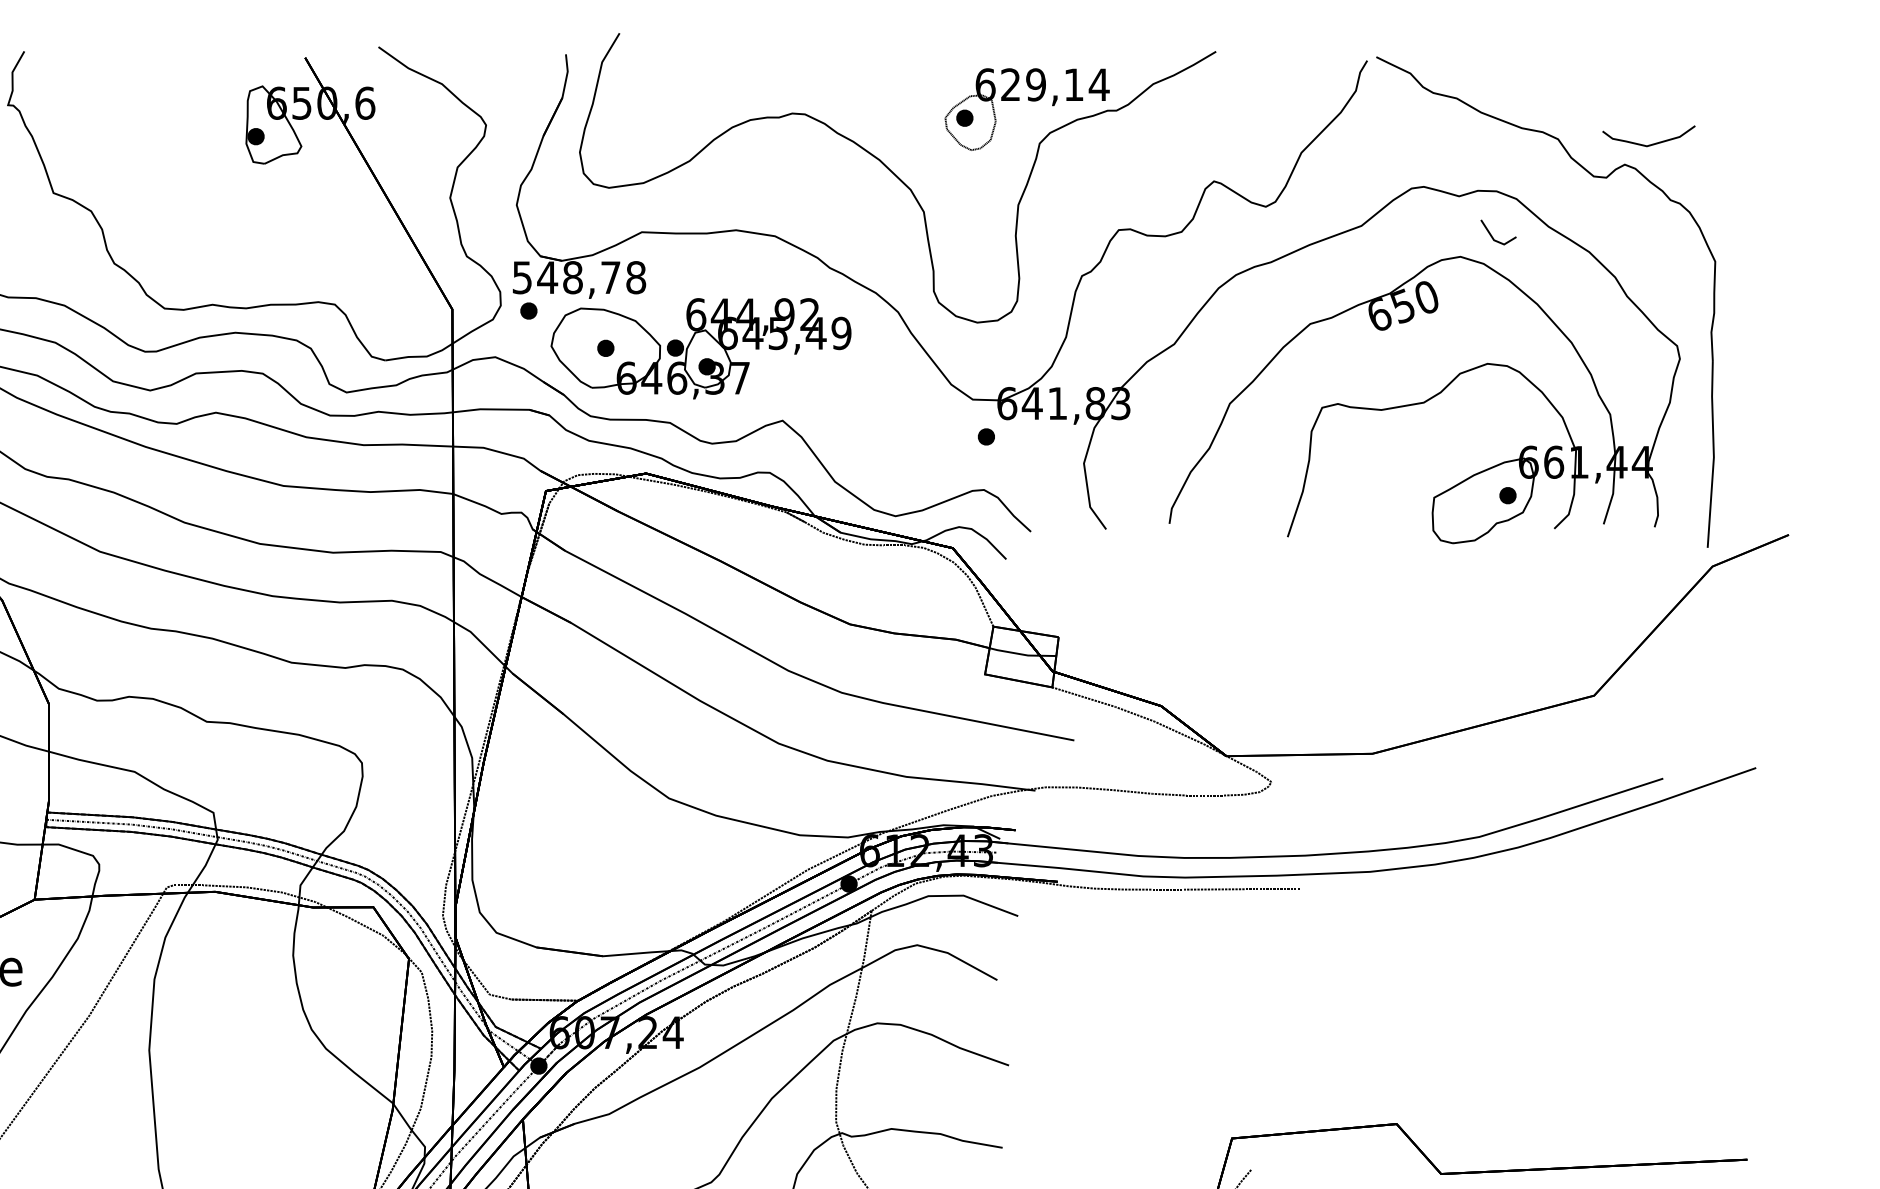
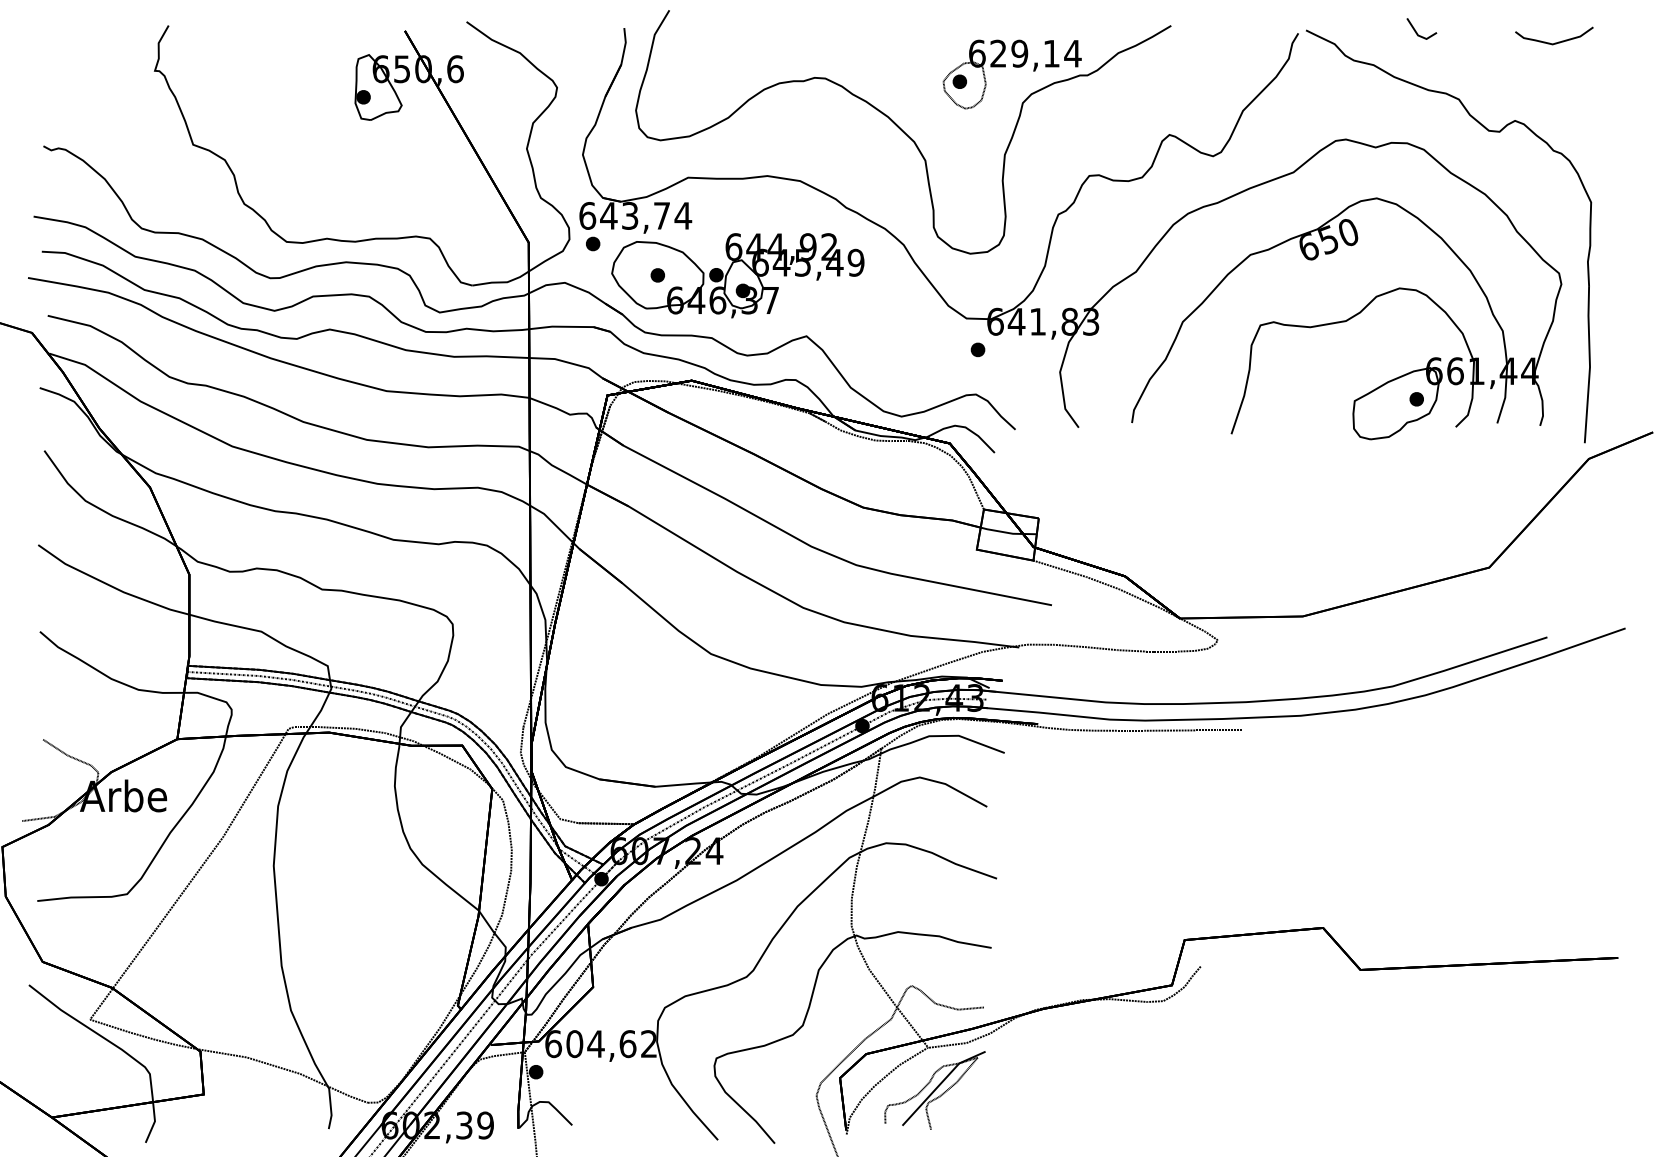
curve: (1650, 144) -> (1555, 42), moved
line: (1493, 236) -> (1417, 32), moved
text: (579, 277) -> (635, 215), 548,78 -> 643,74

